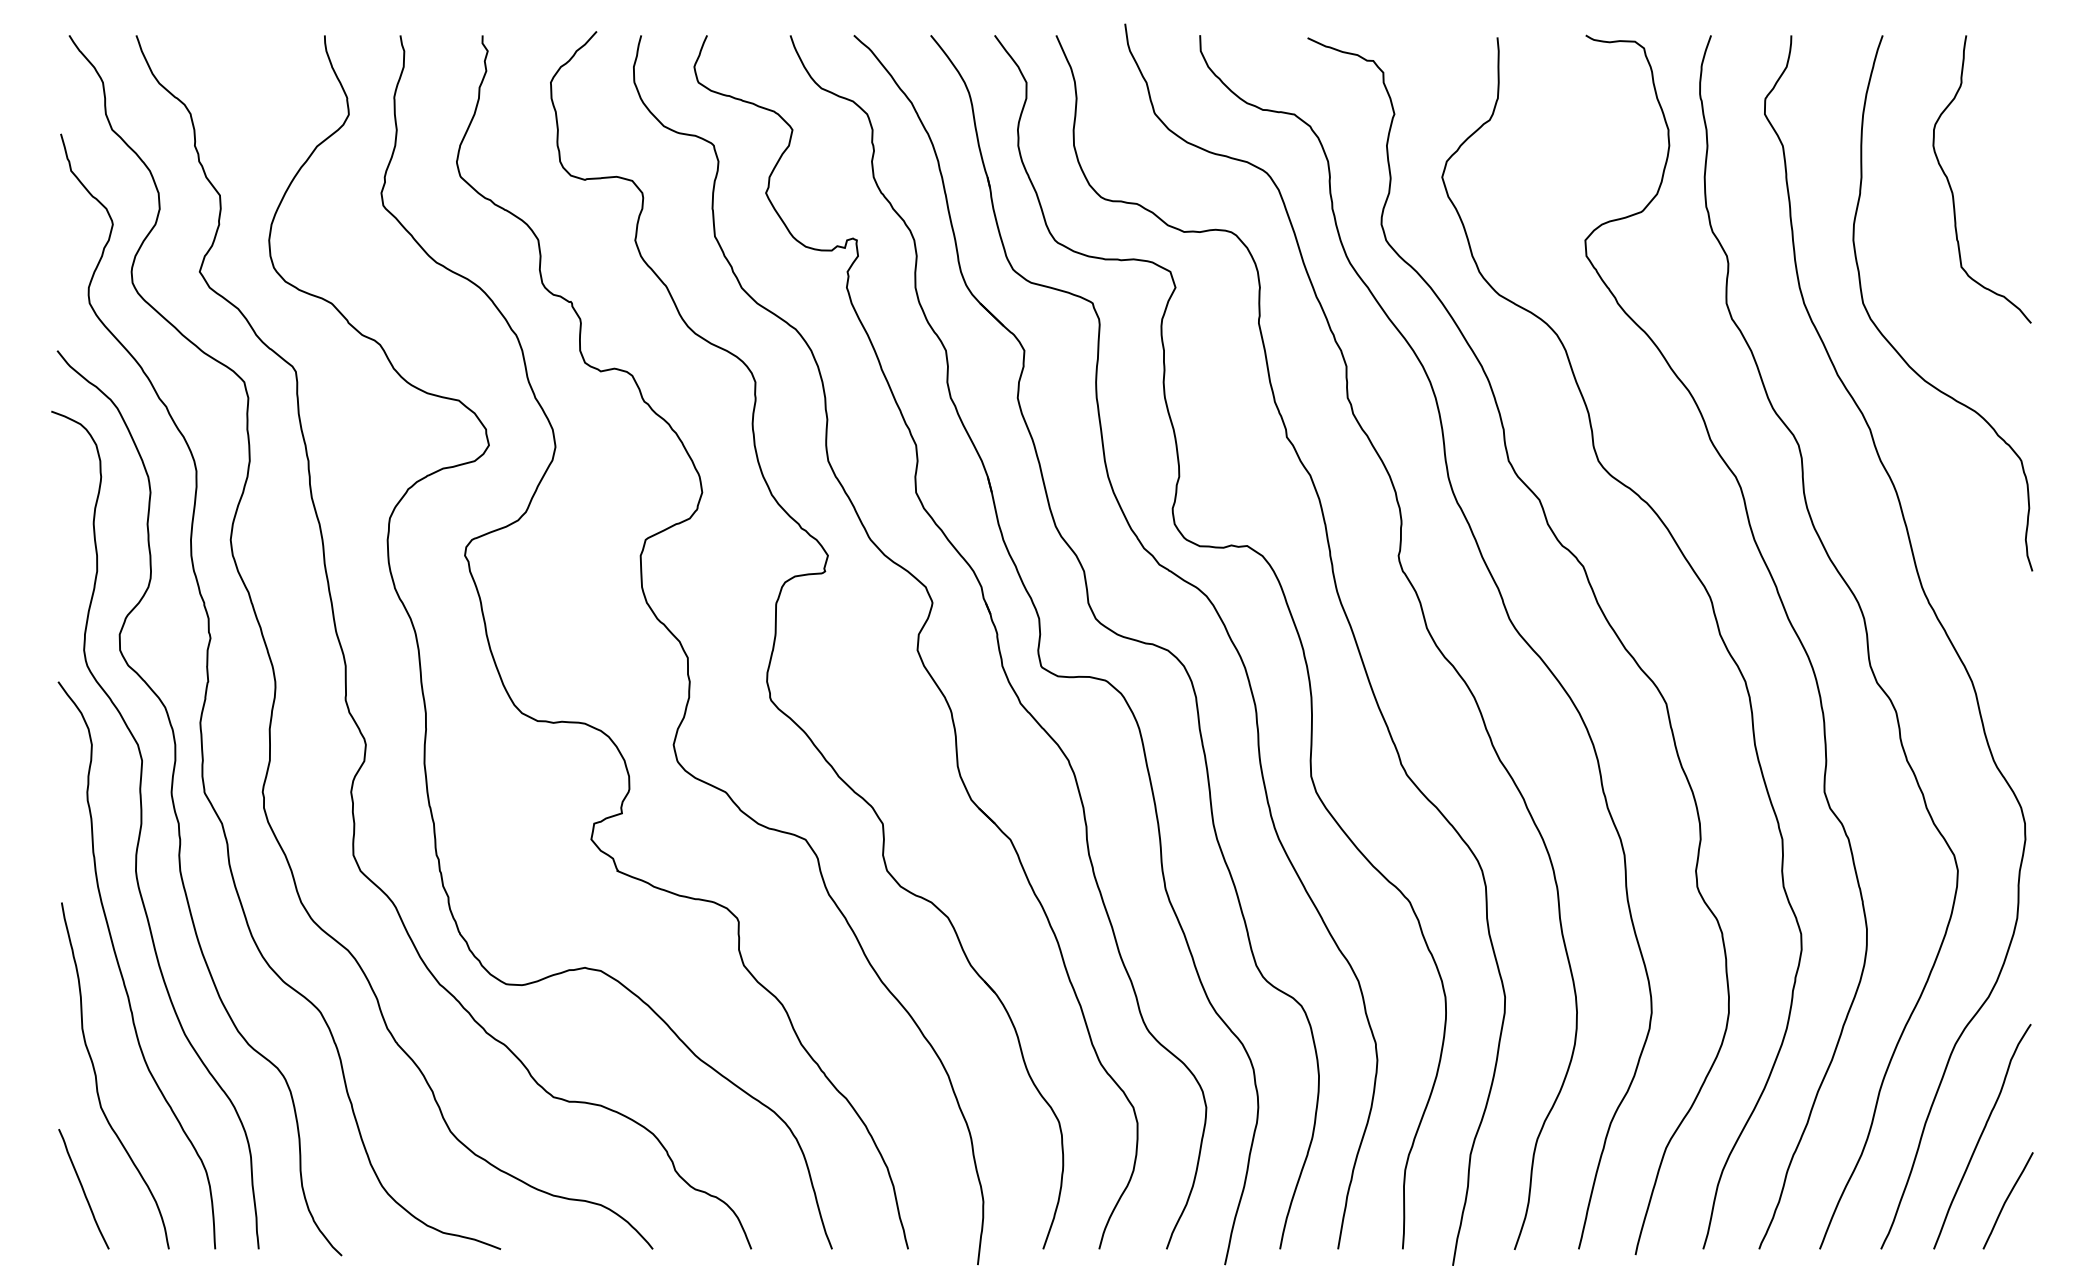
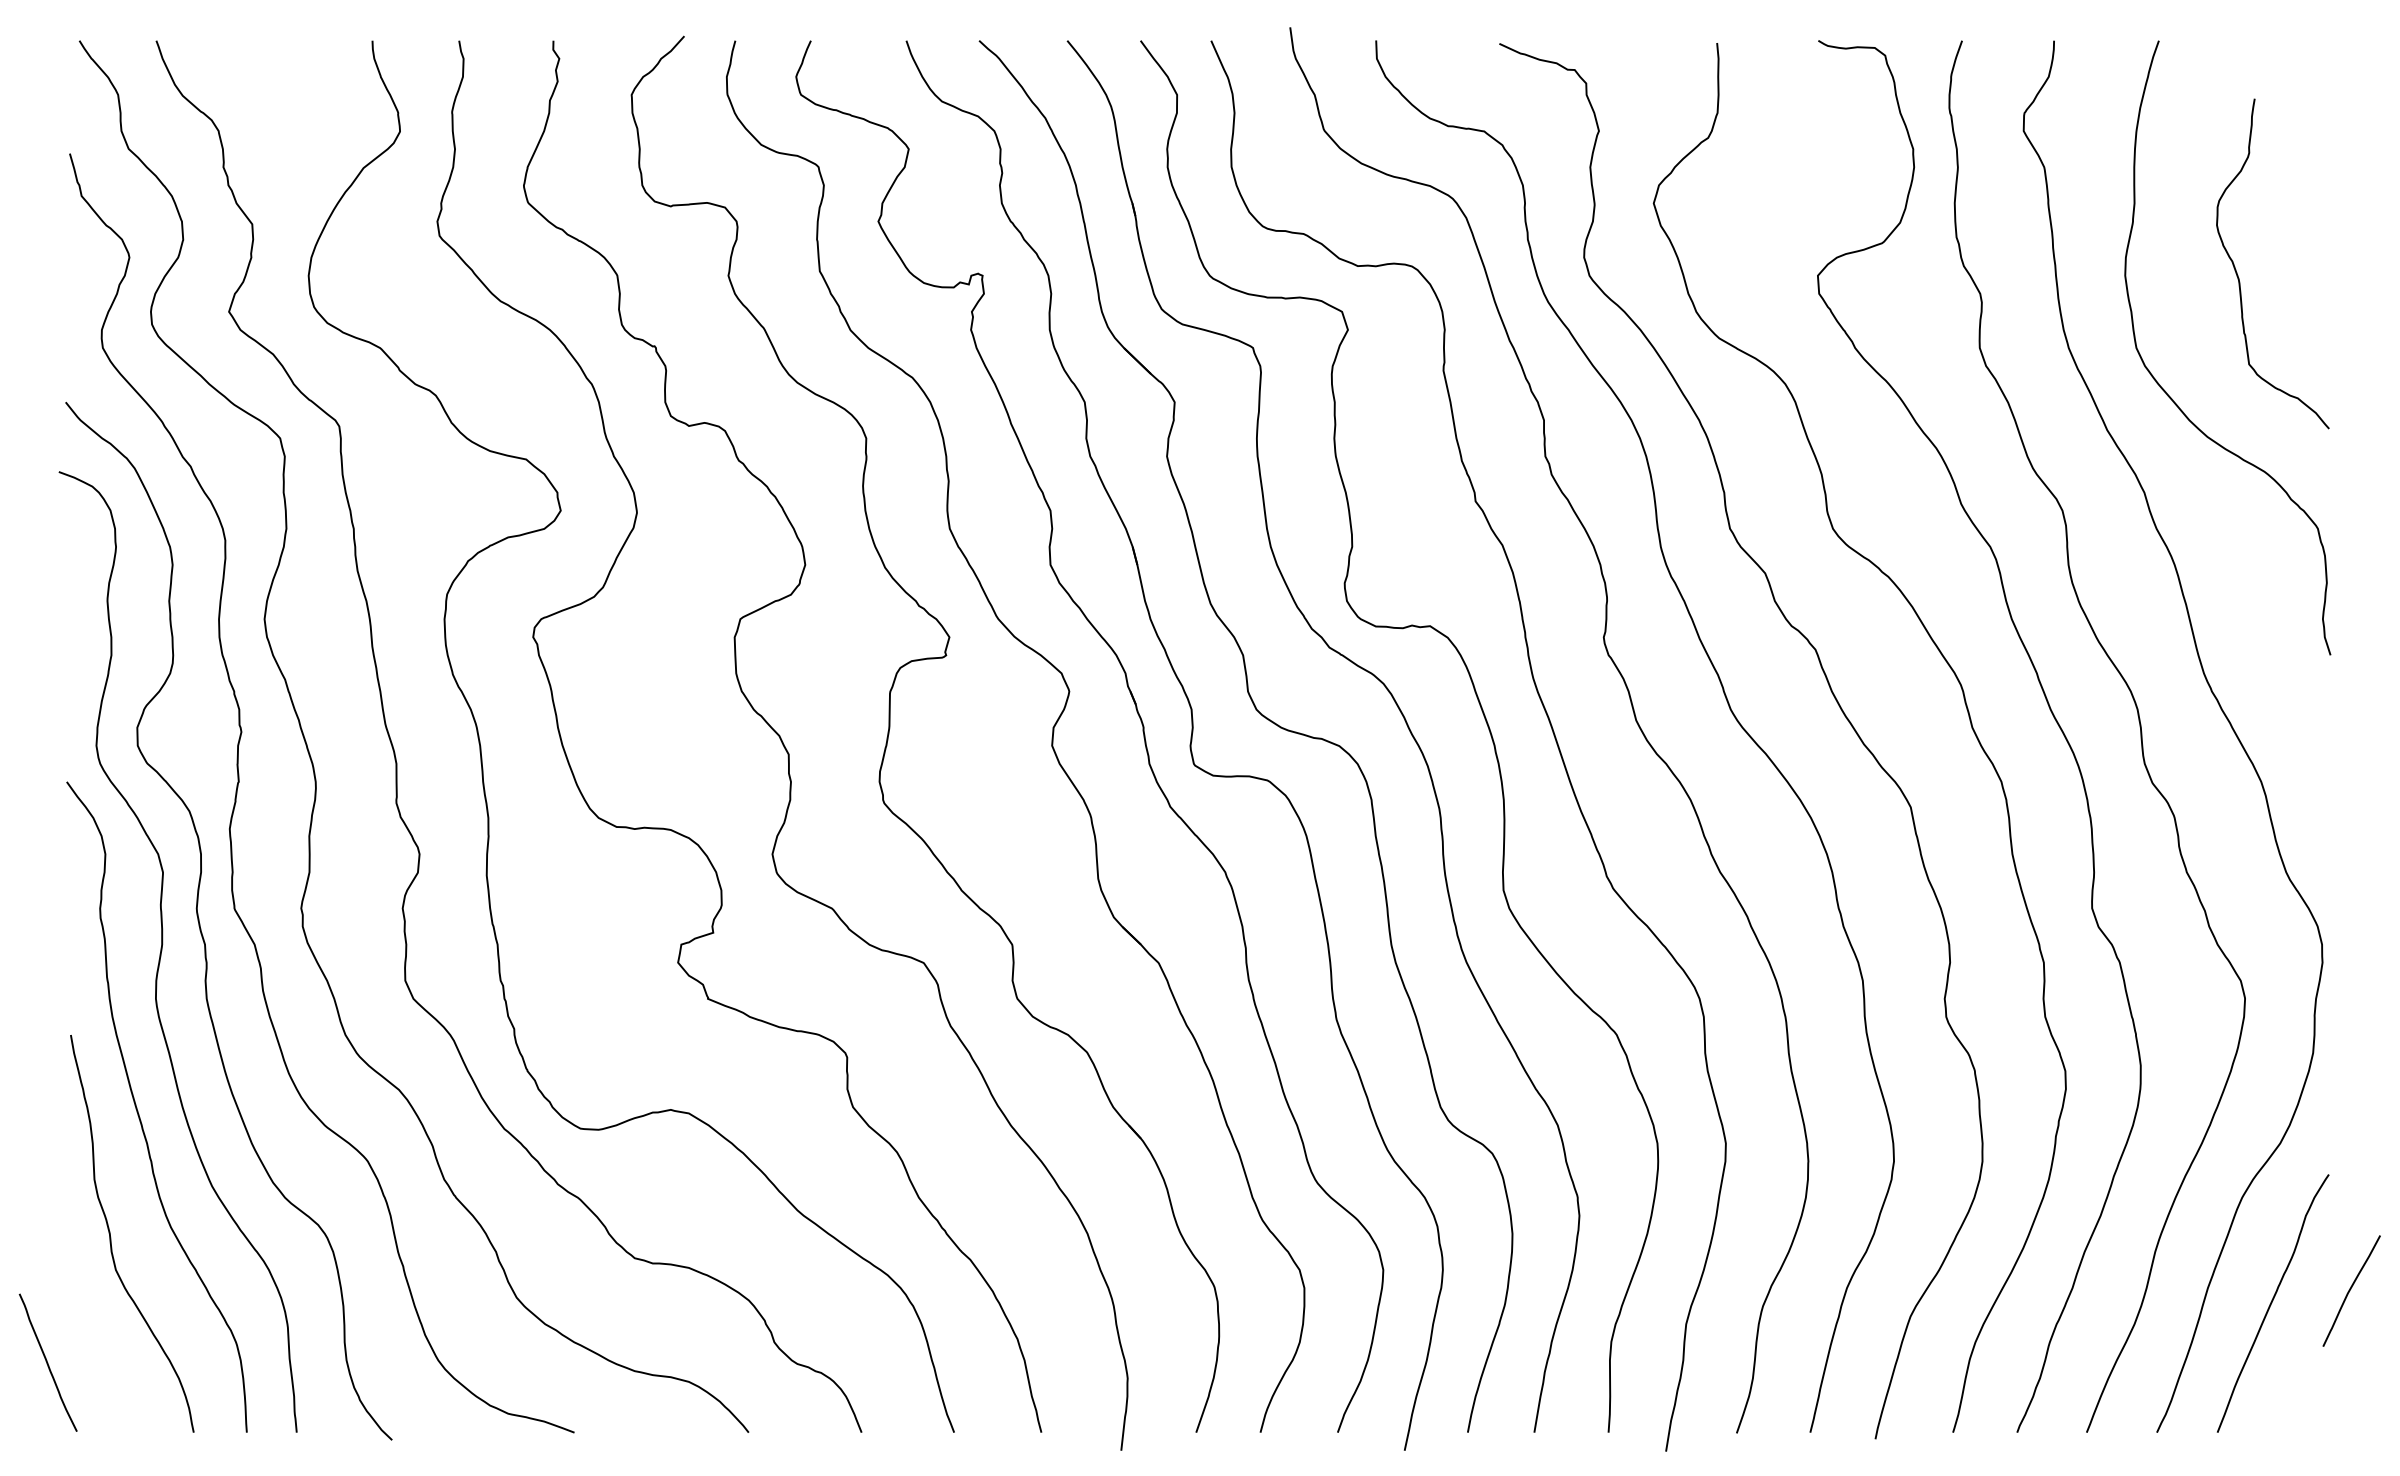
curve: (1952, 189) -> (2238, 275), moved
curve: (83, 1188) -> (47, 1362), moved
curve: (2007, 1199) -> (2351, 1289), moved

